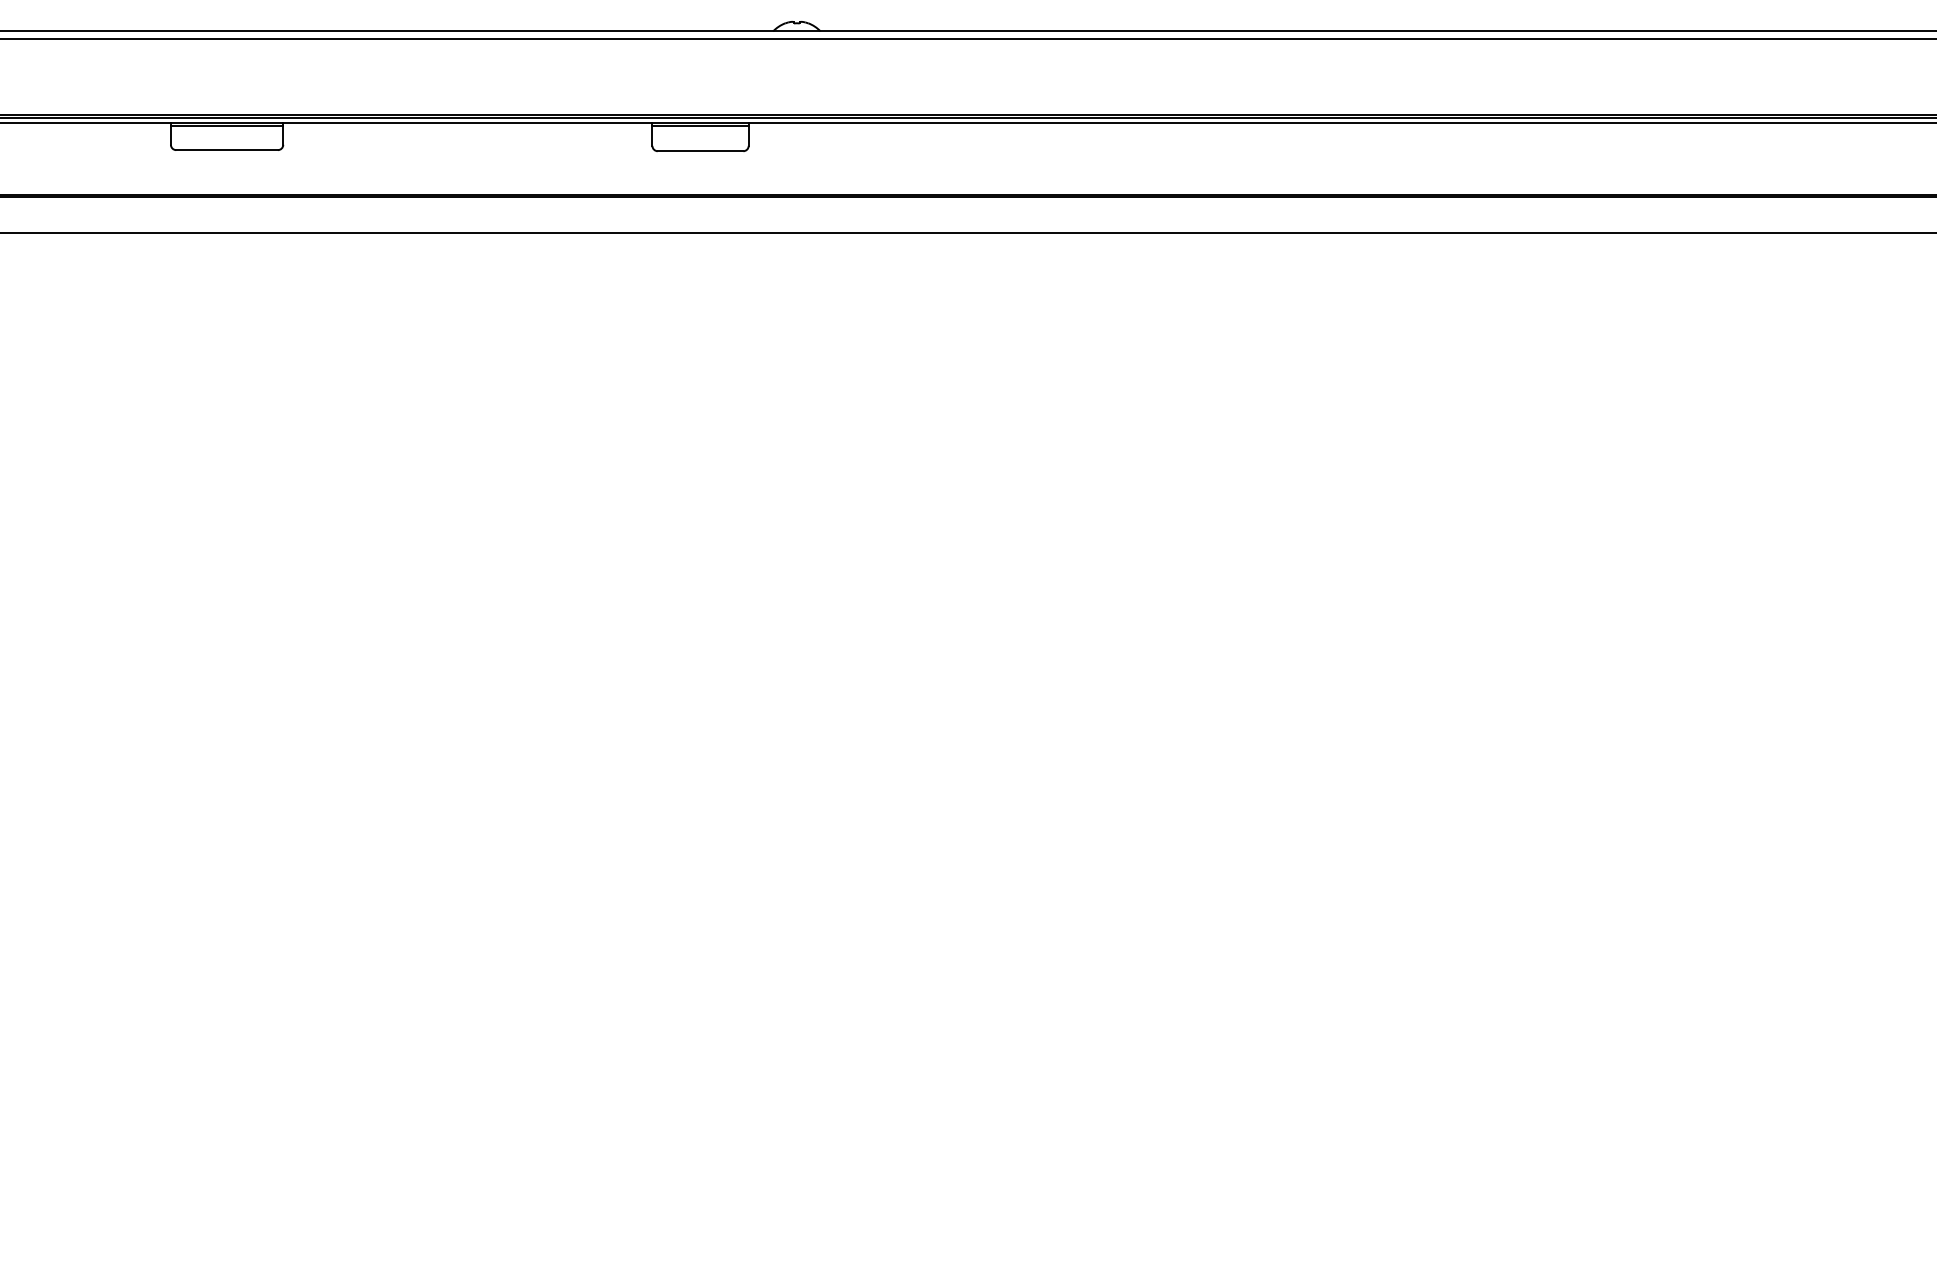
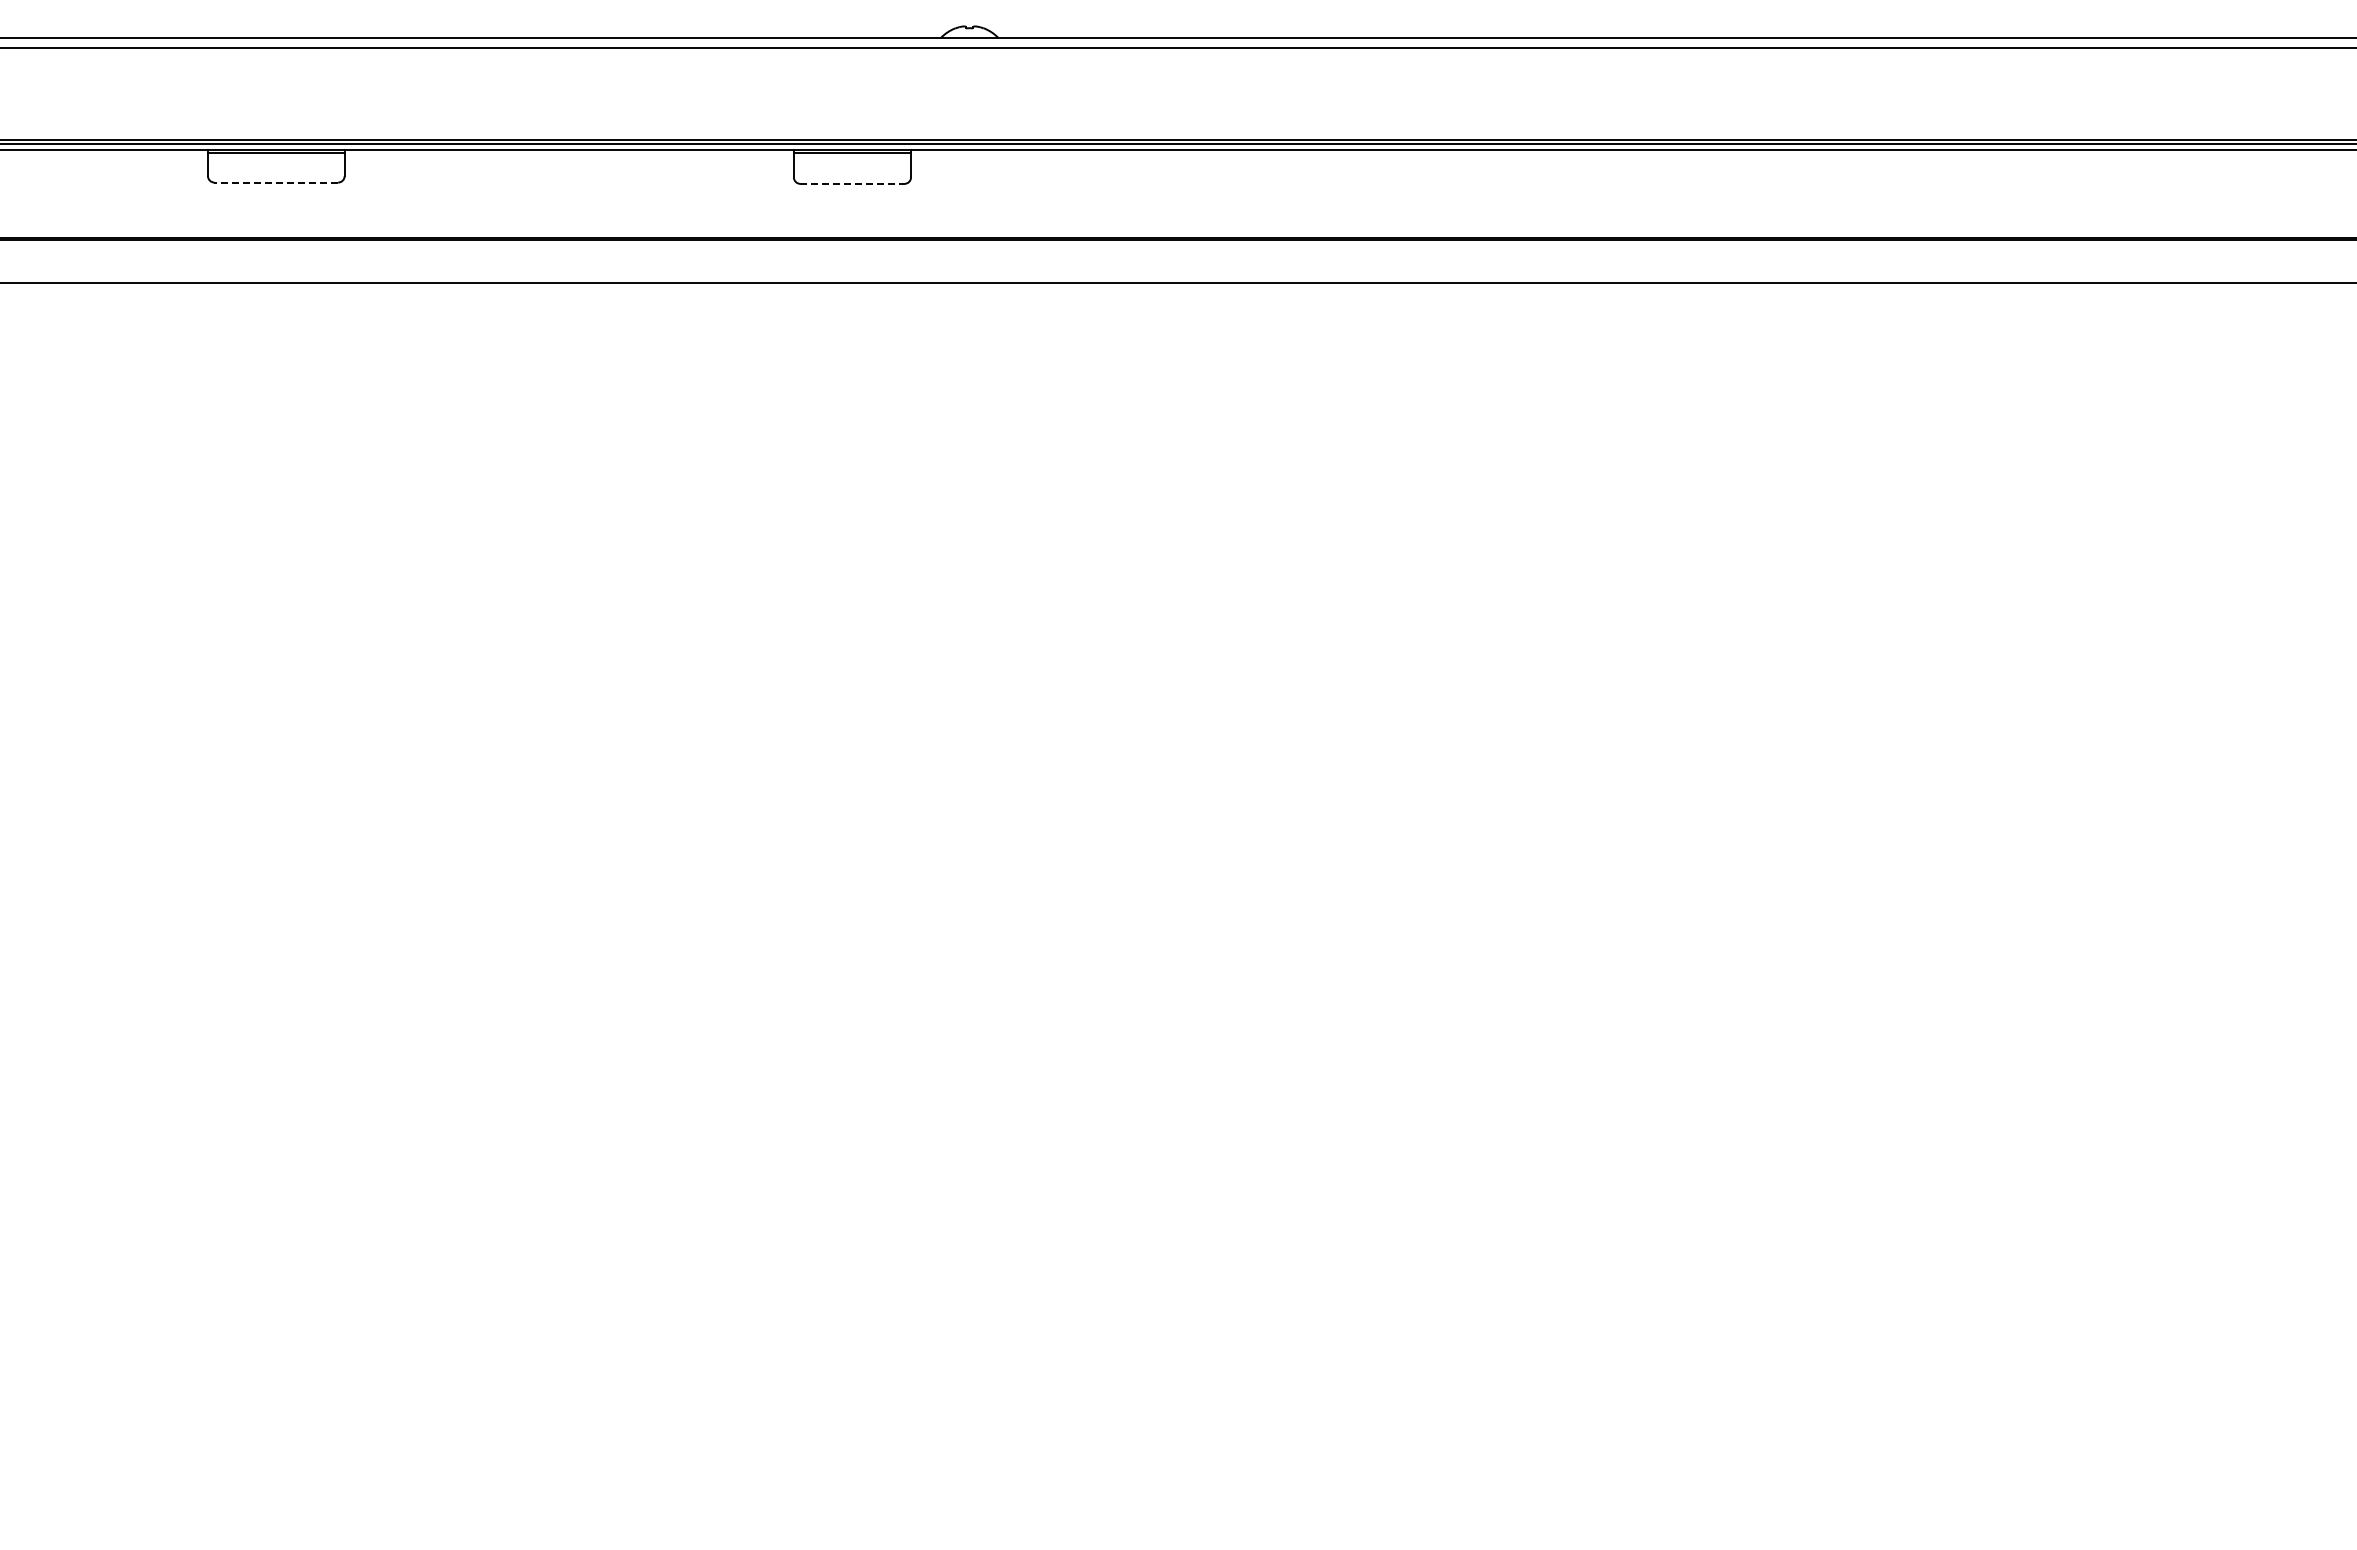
line: (227, 150) -> (276, 182), solid -> dashed
line: (700, 150) -> (852, 183), solid -> dashed

